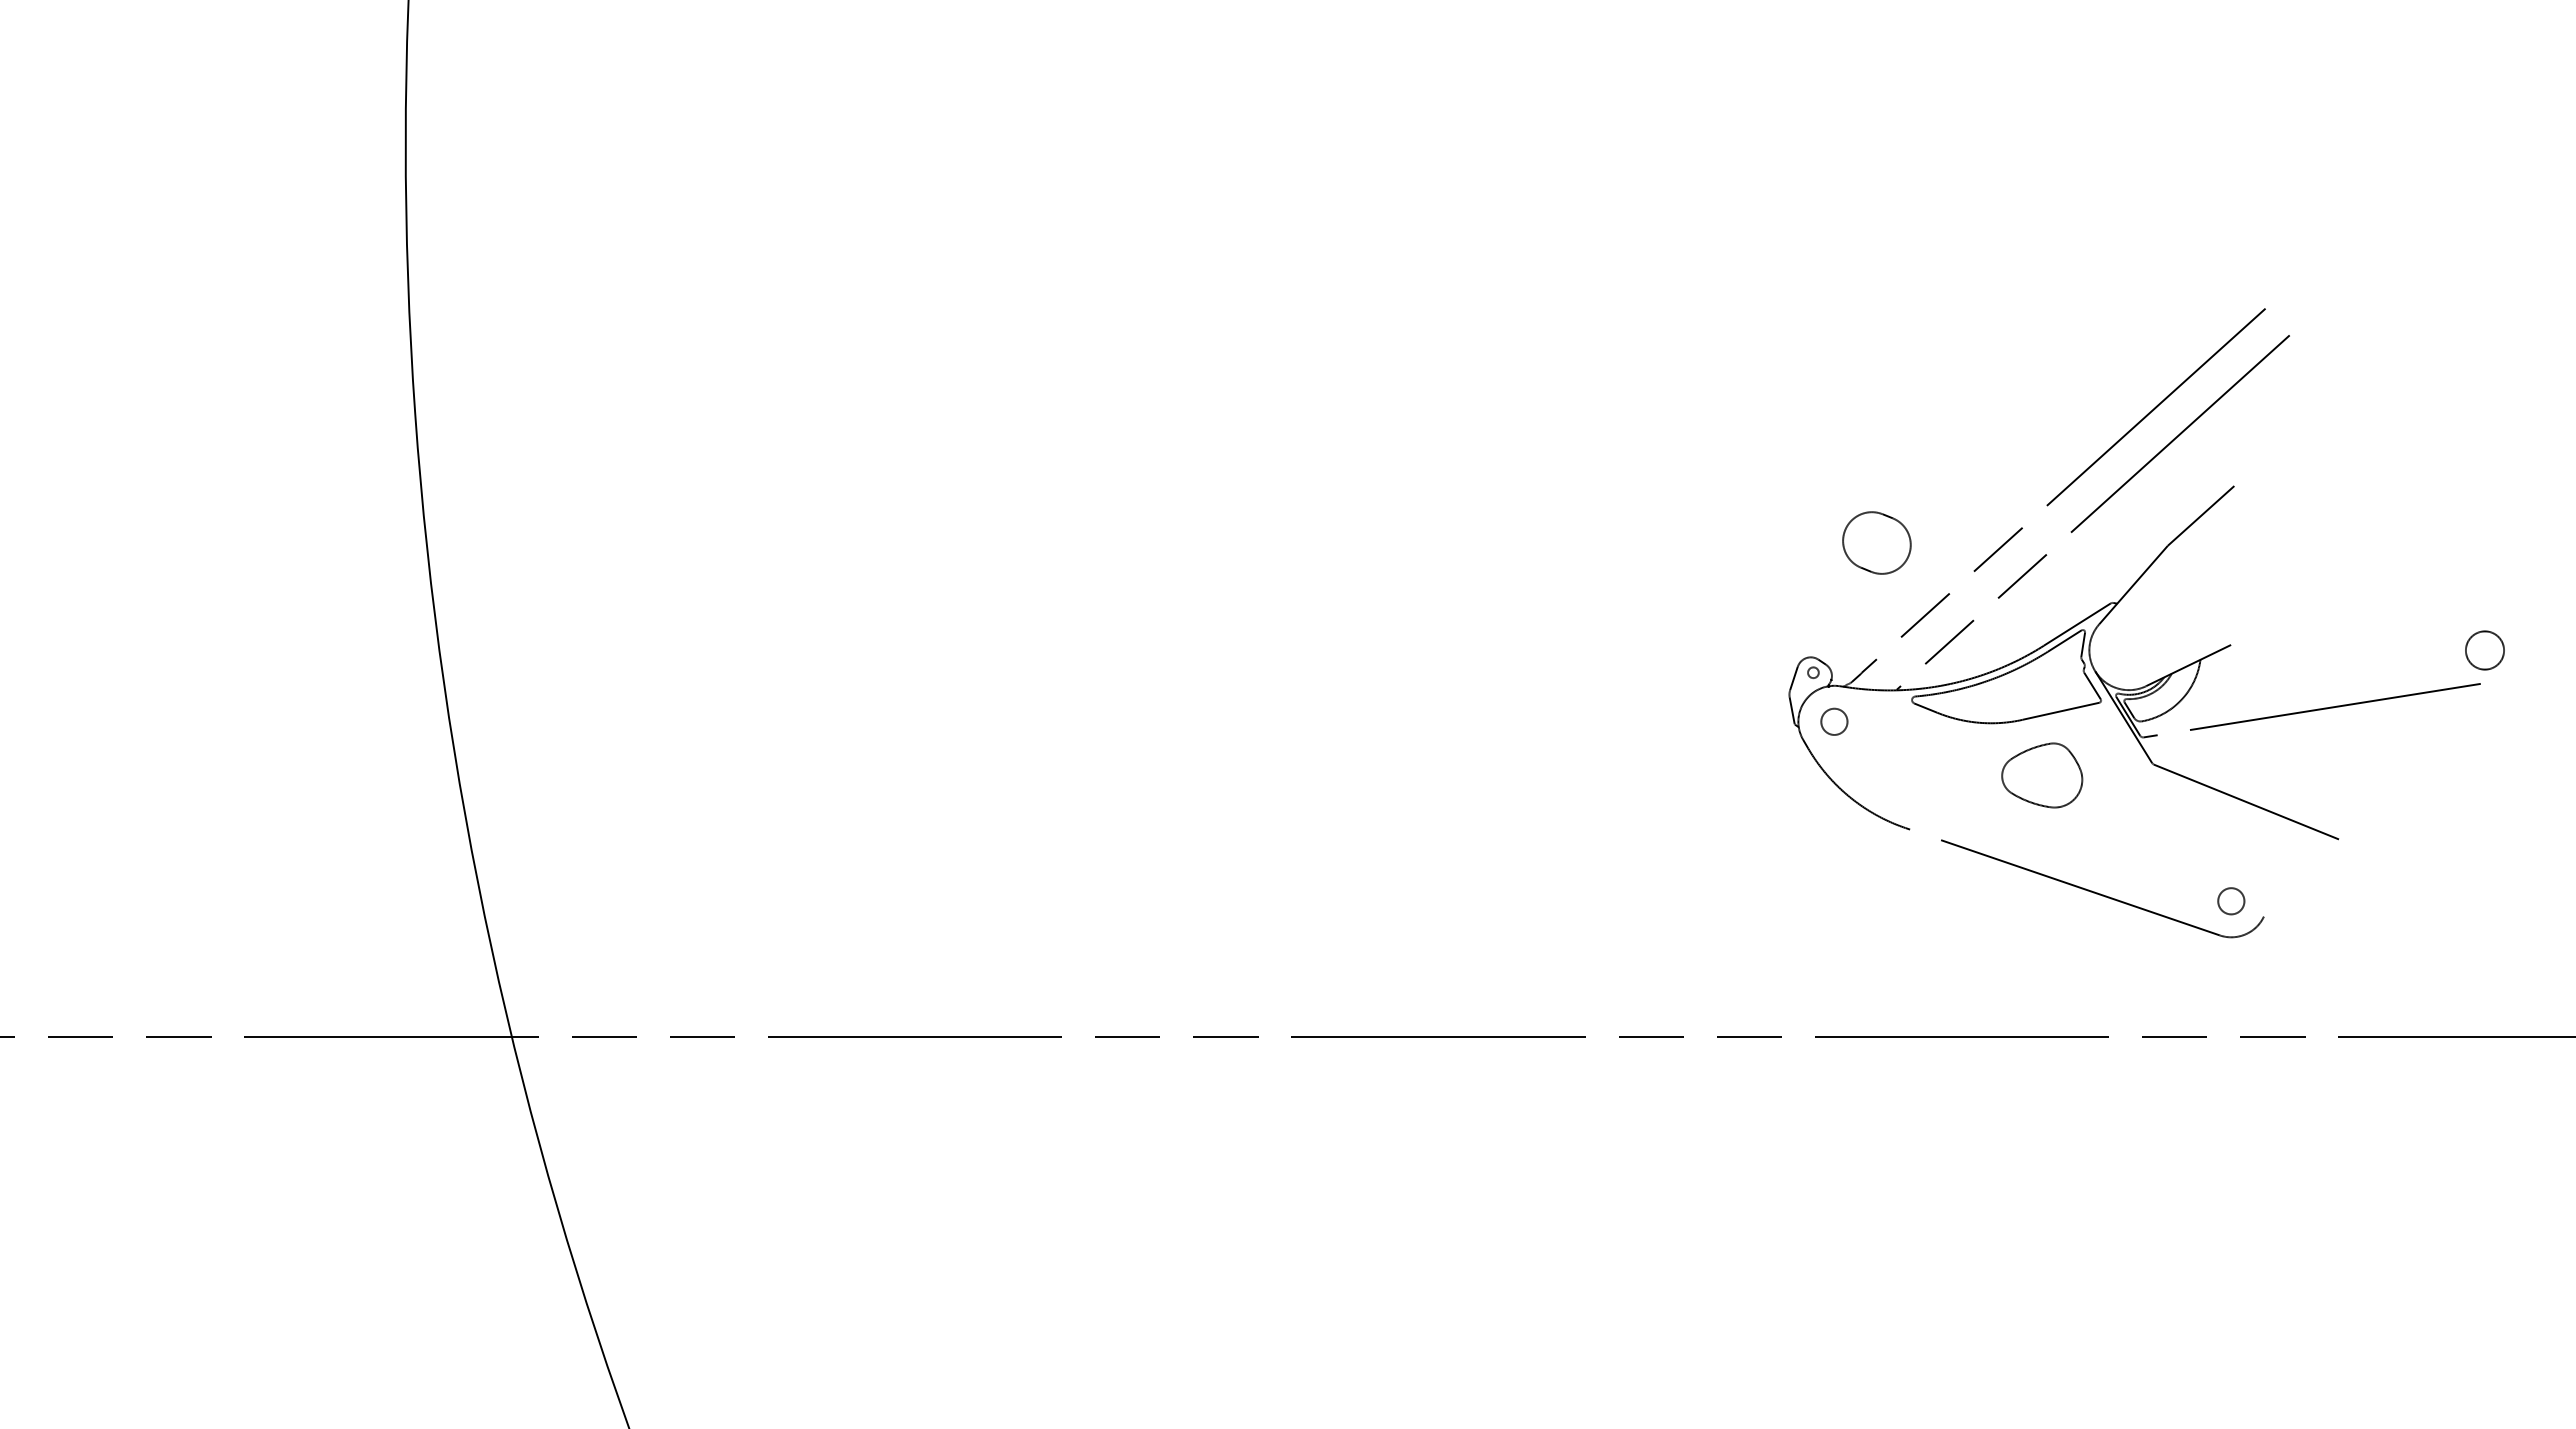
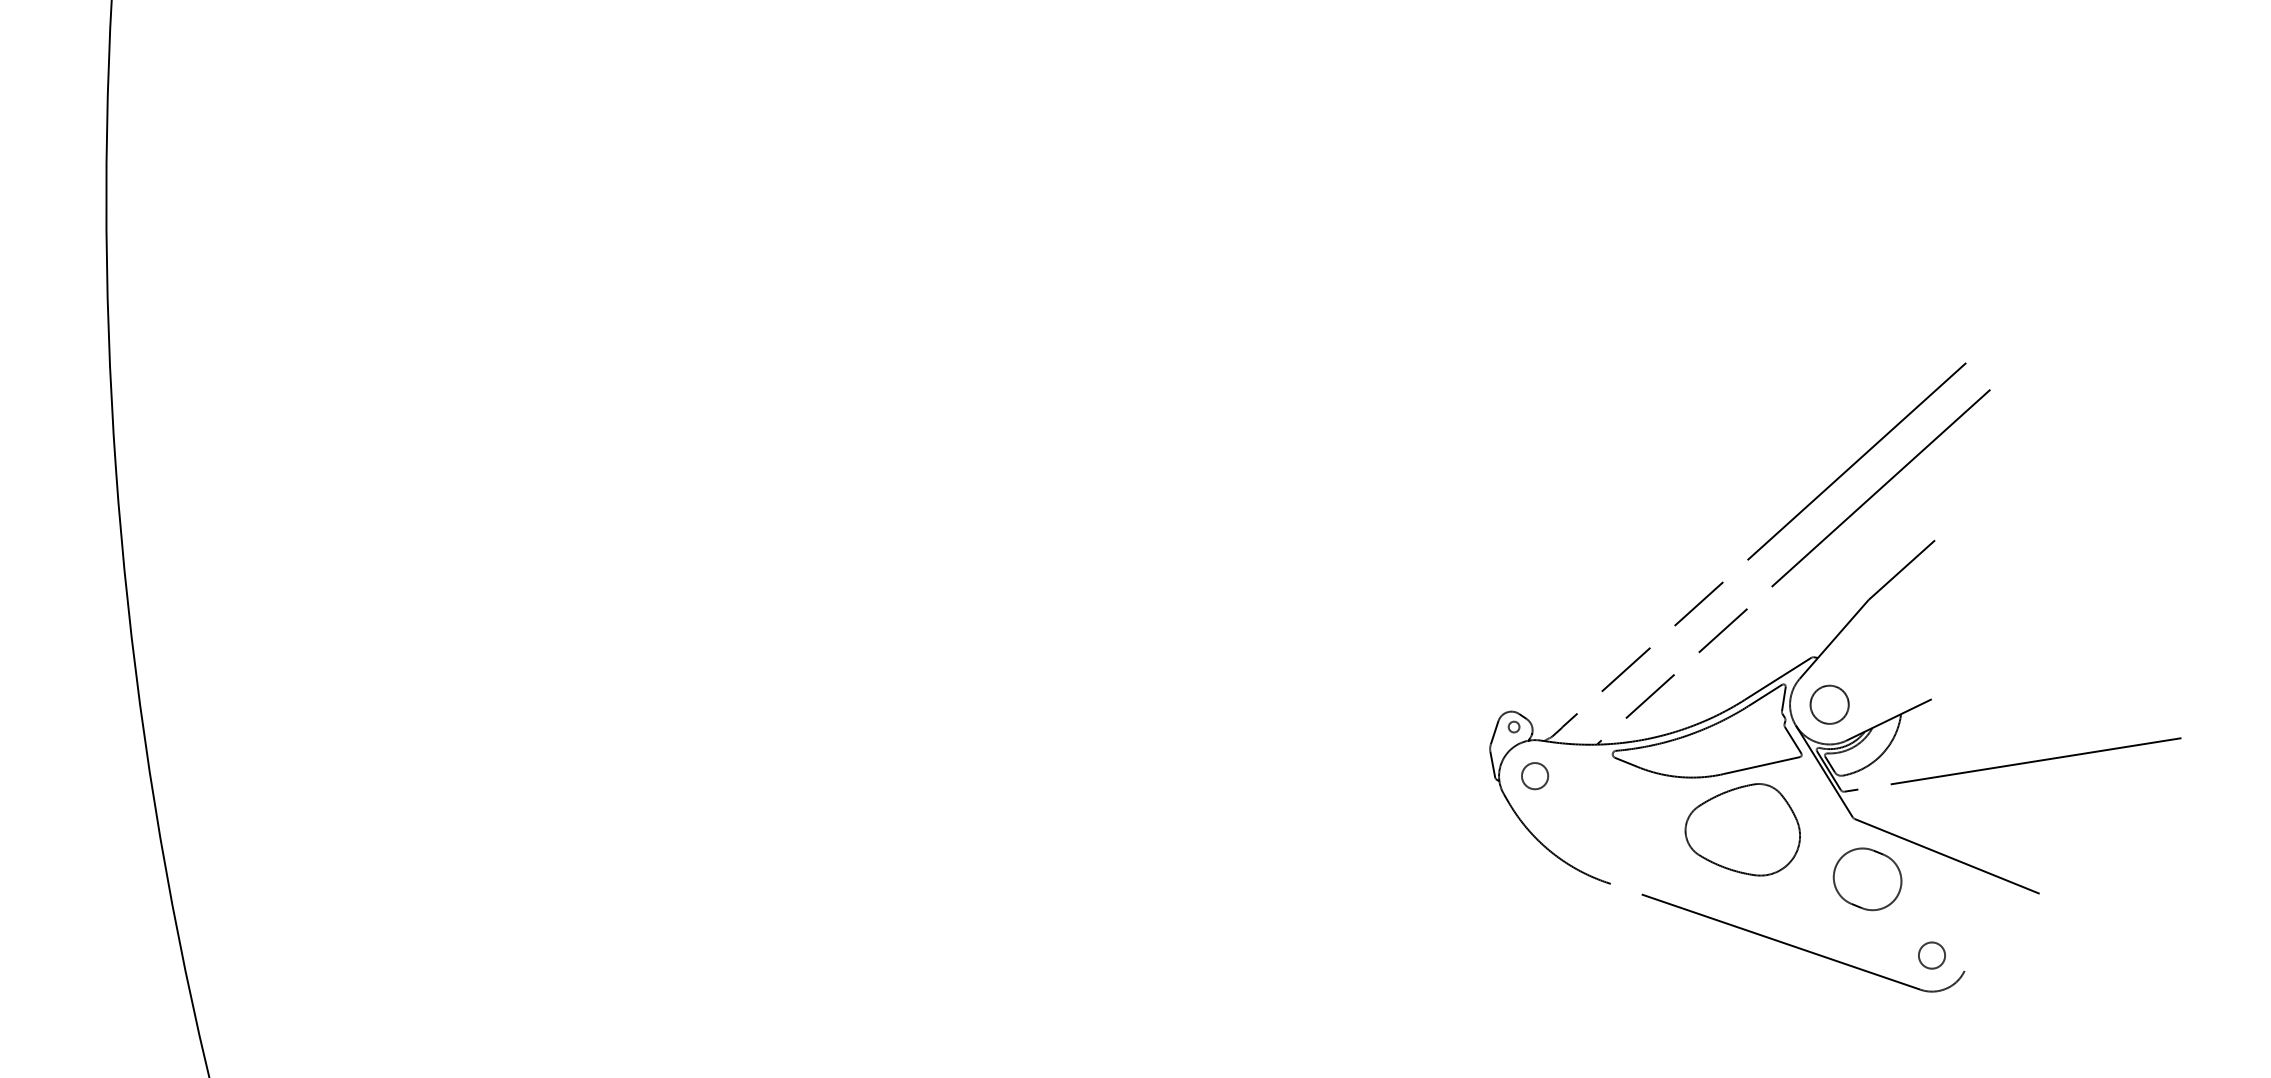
part: (1876, 542) -> (1867, 878), moved
circle: (2484, 650) -> (1829, 704), moved
part: (2042, 775) -> (1743, 829), size x1.43

